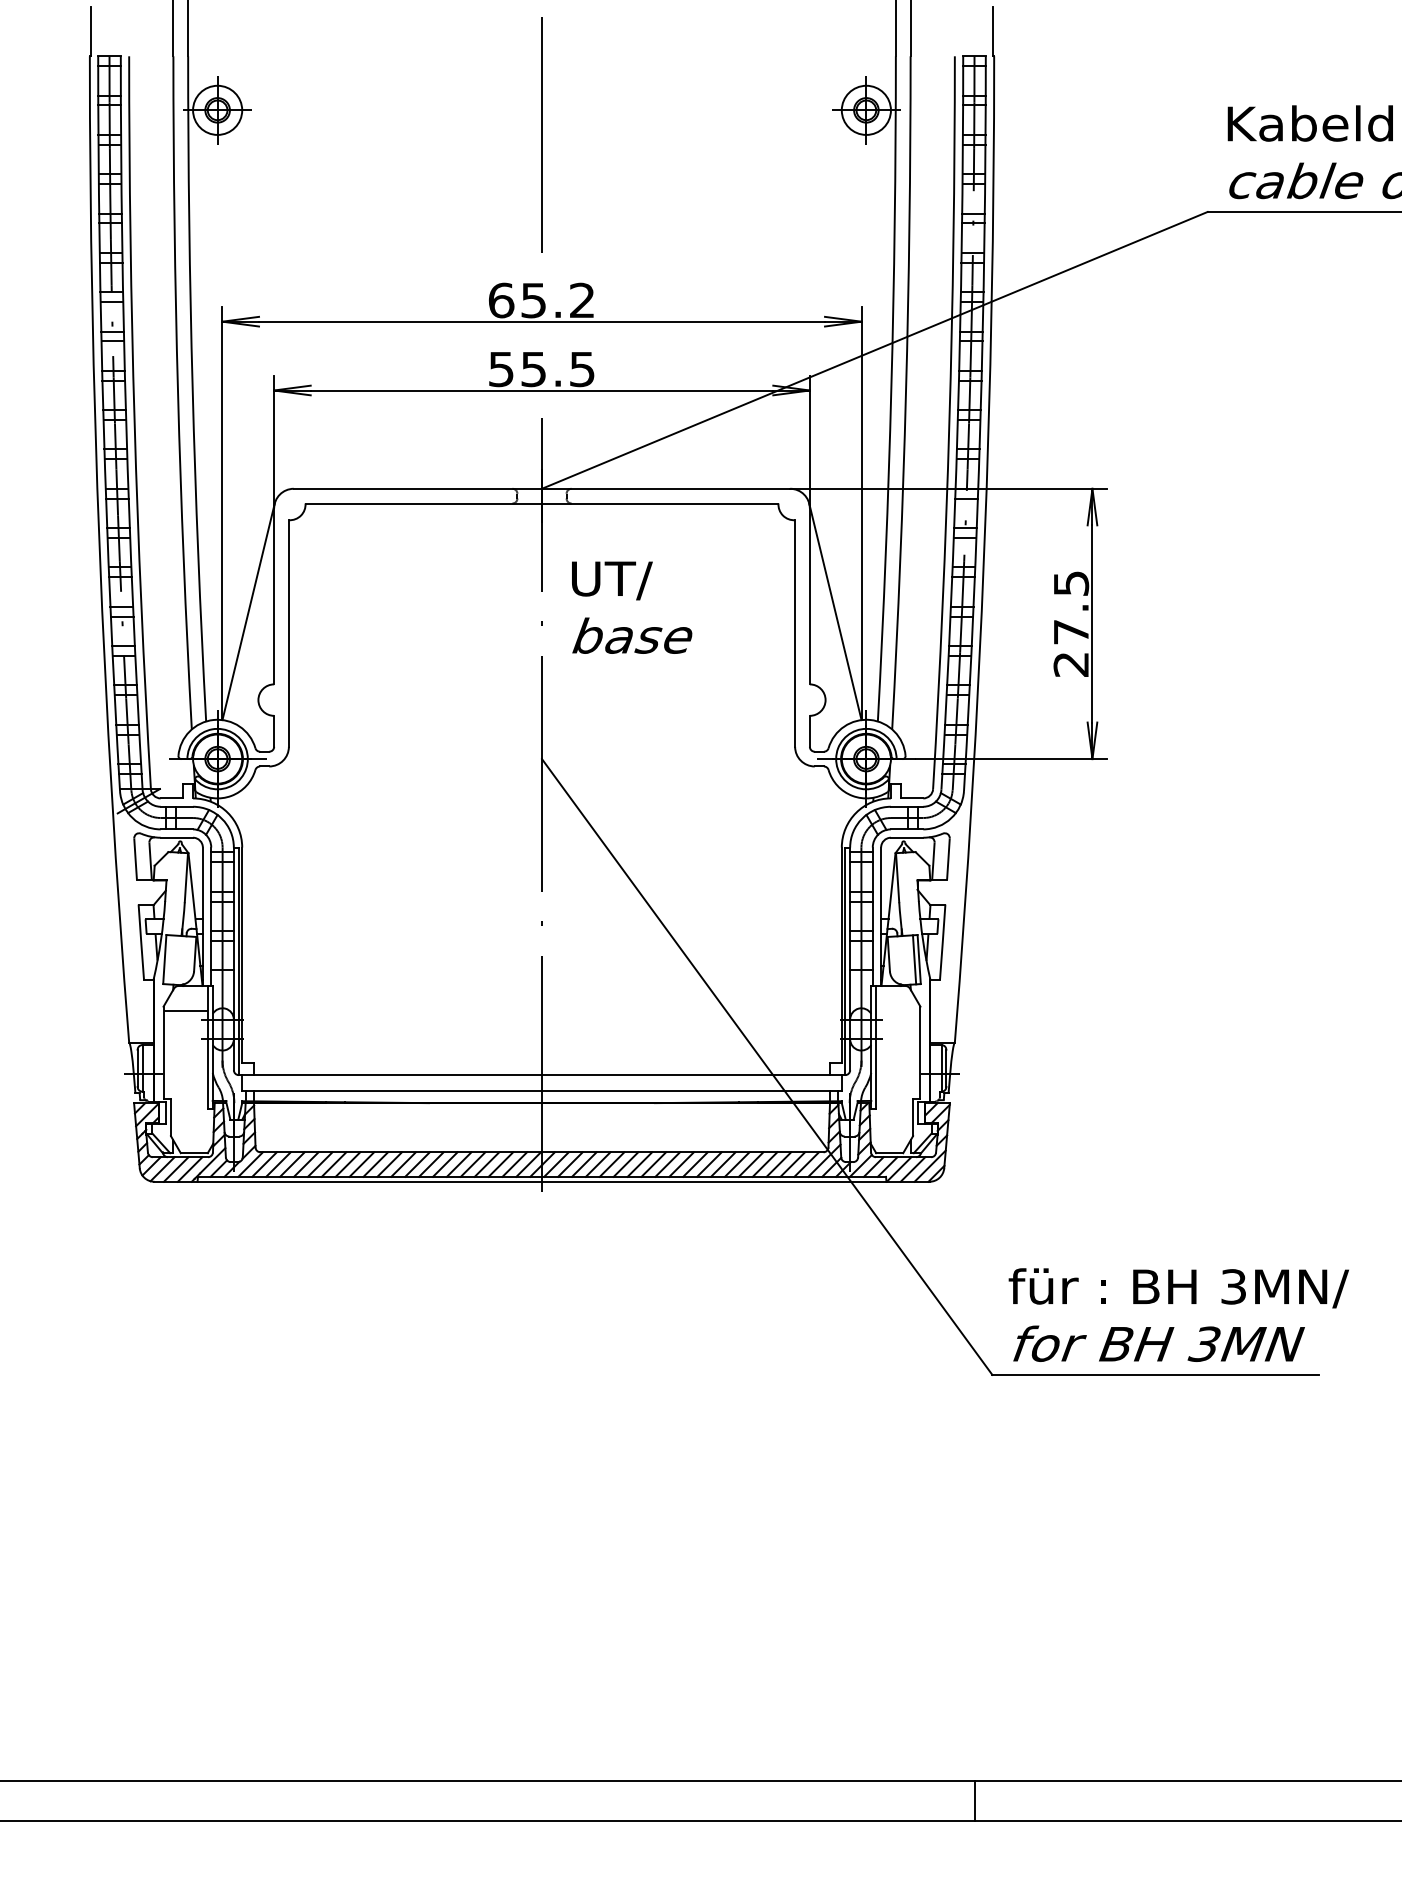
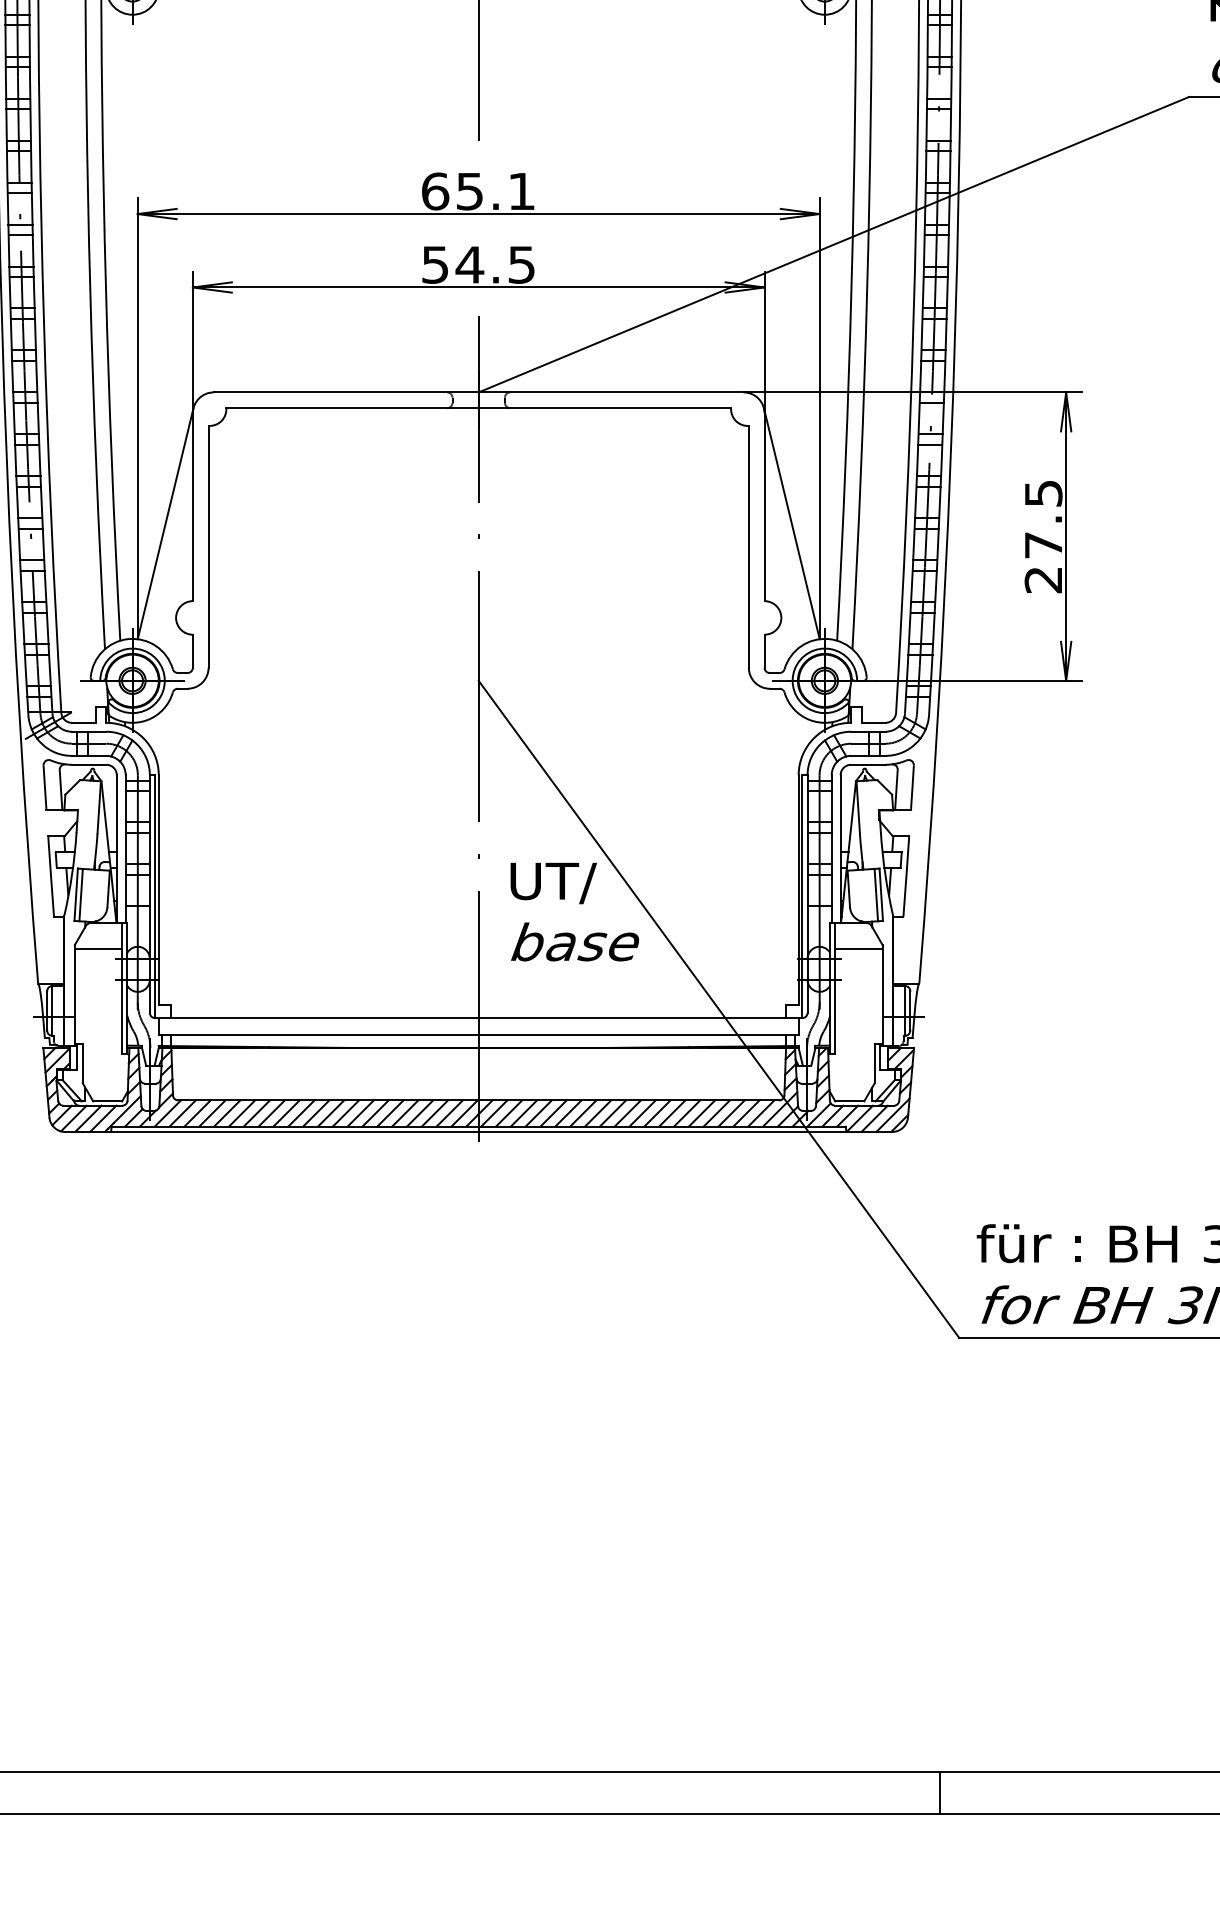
text: (581, 299) -> (520, 190), 65.2 -> 65.1
text: (533, 369) -> (469, 265), 55.5 -> 54.5
text: (632, 607) -> (575, 911), moved
line: (169, 959) -> (81, 894), added
line: (898, 1010) -> (859, 949), added

